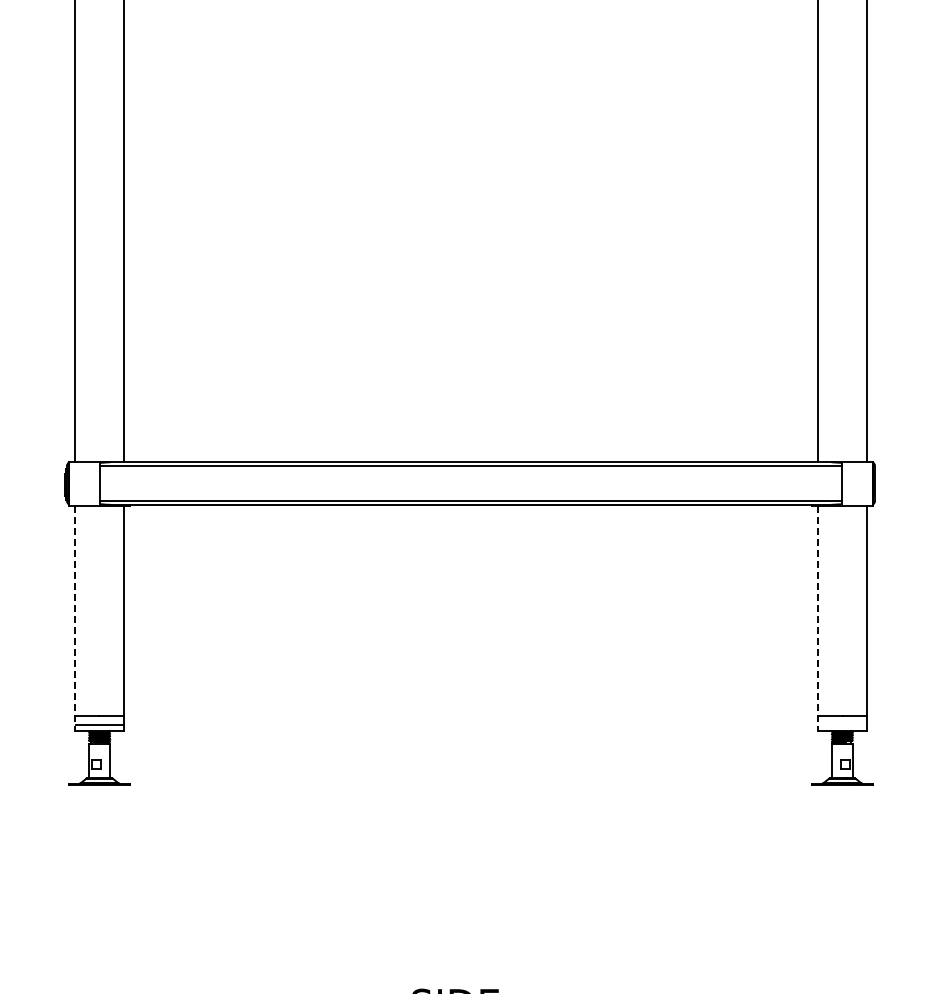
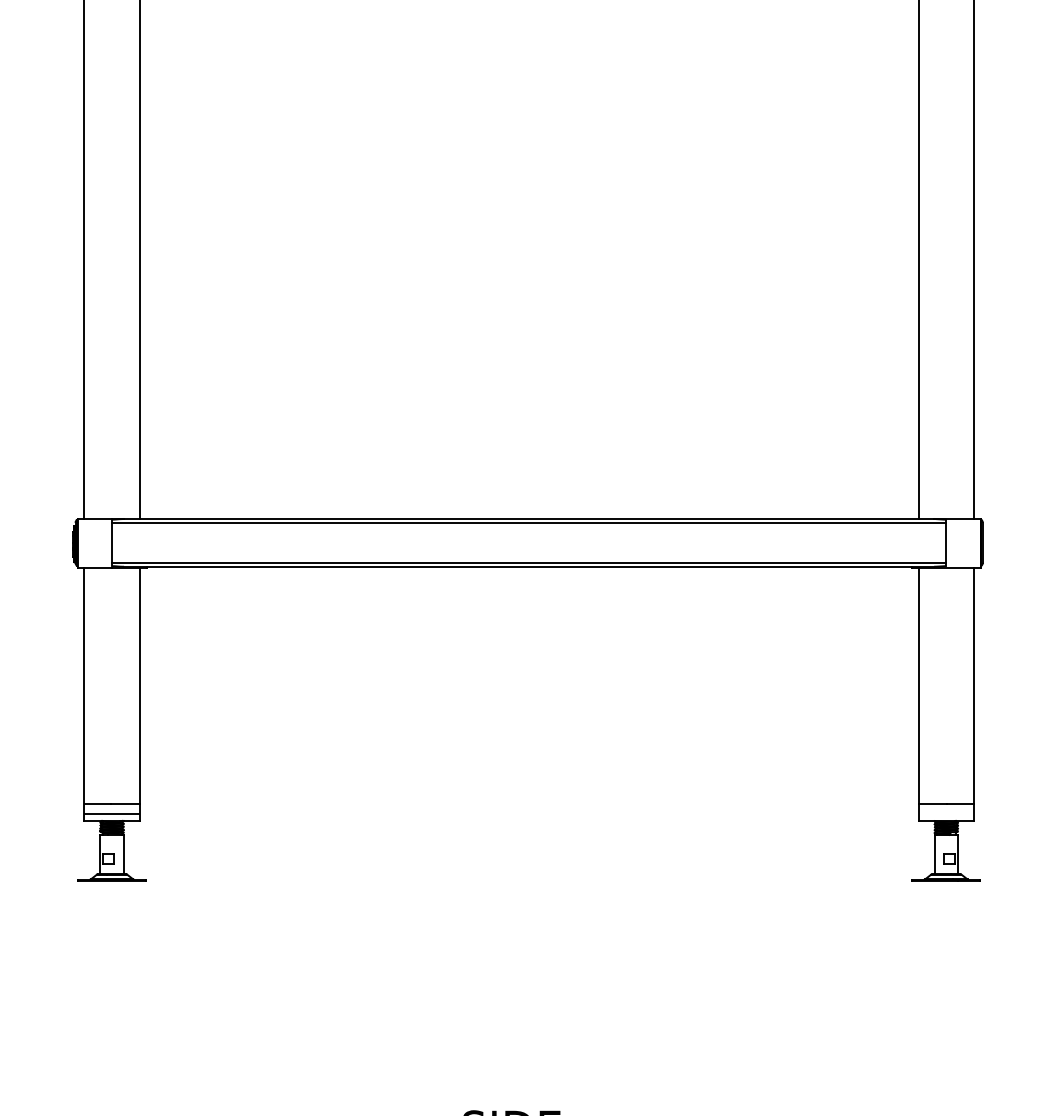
line: (74, 618) -> (83, 694), dashed -> solid
line: (817, 618) -> (918, 694), dashed -> solid

